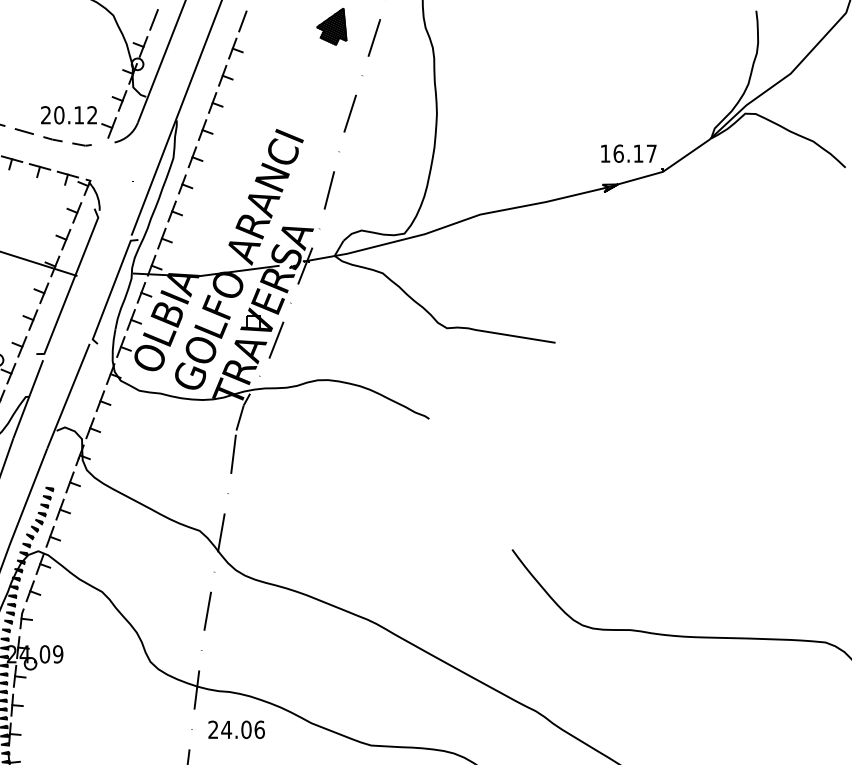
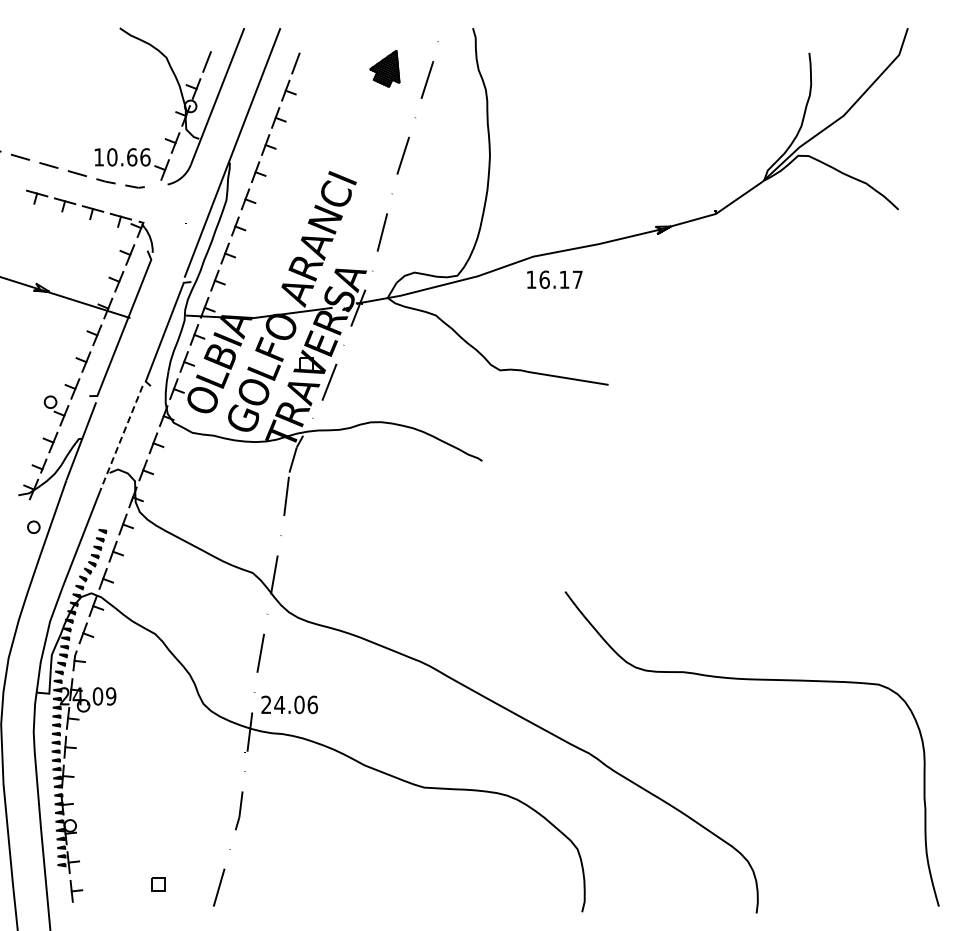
text: (69, 115) -> (122, 157), 20.12 -> 10.66
text: (628, 153) -> (554, 279), moved
line: (68, 396) -> (121, 438), solid -> dashed
text: (236, 729) -> (289, 704), moved

